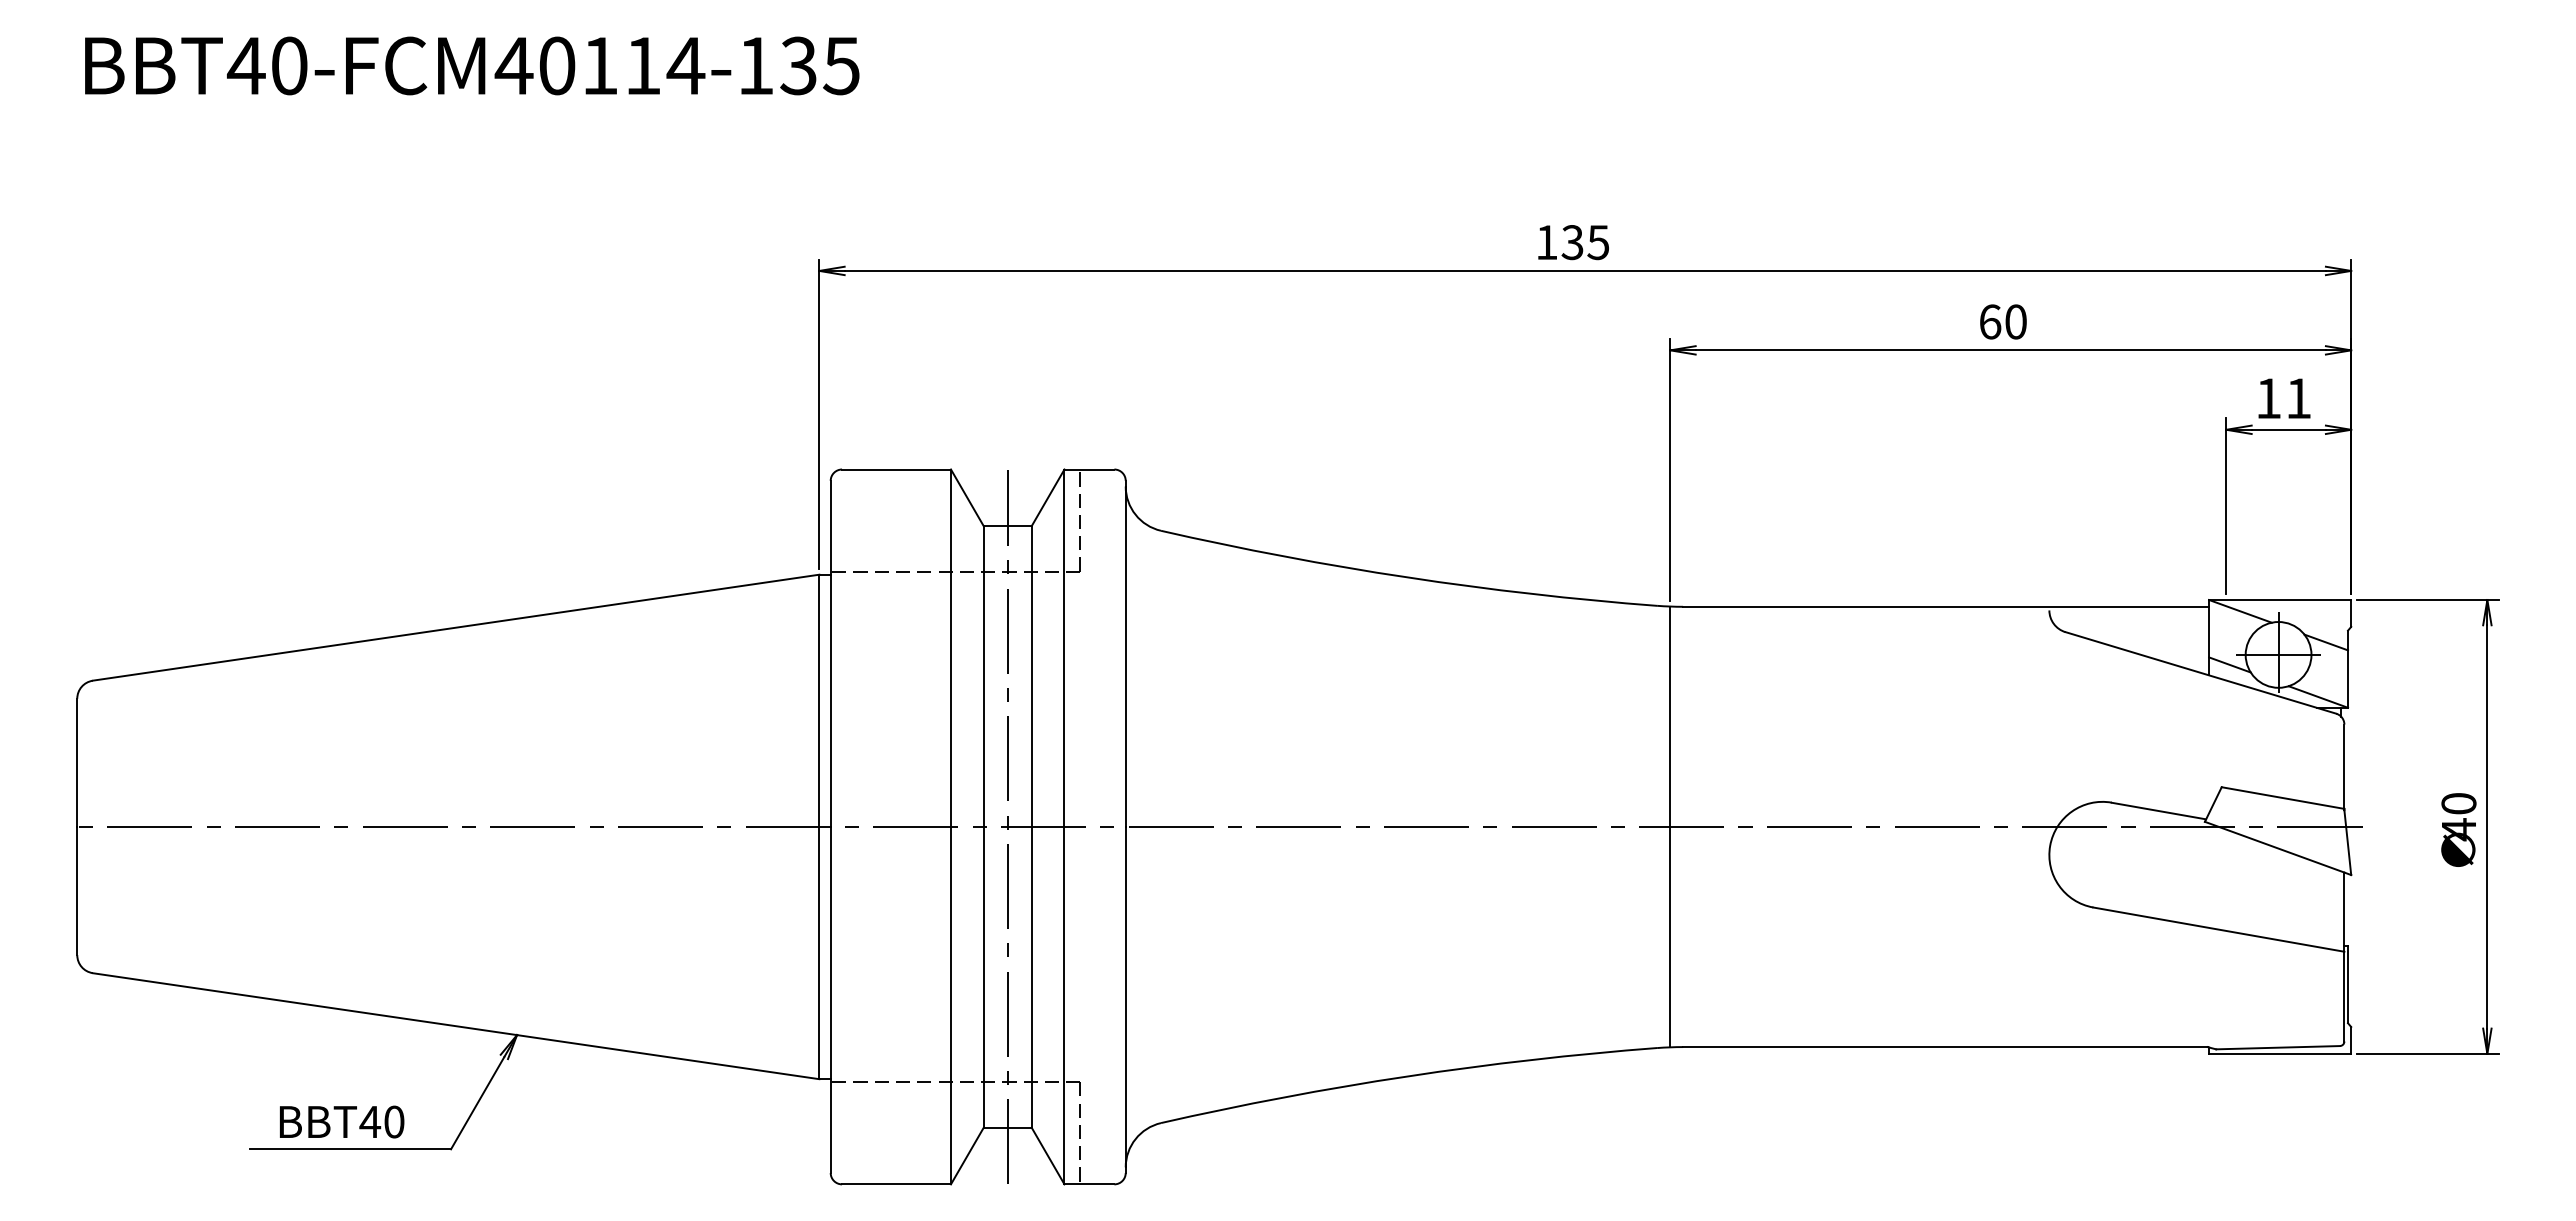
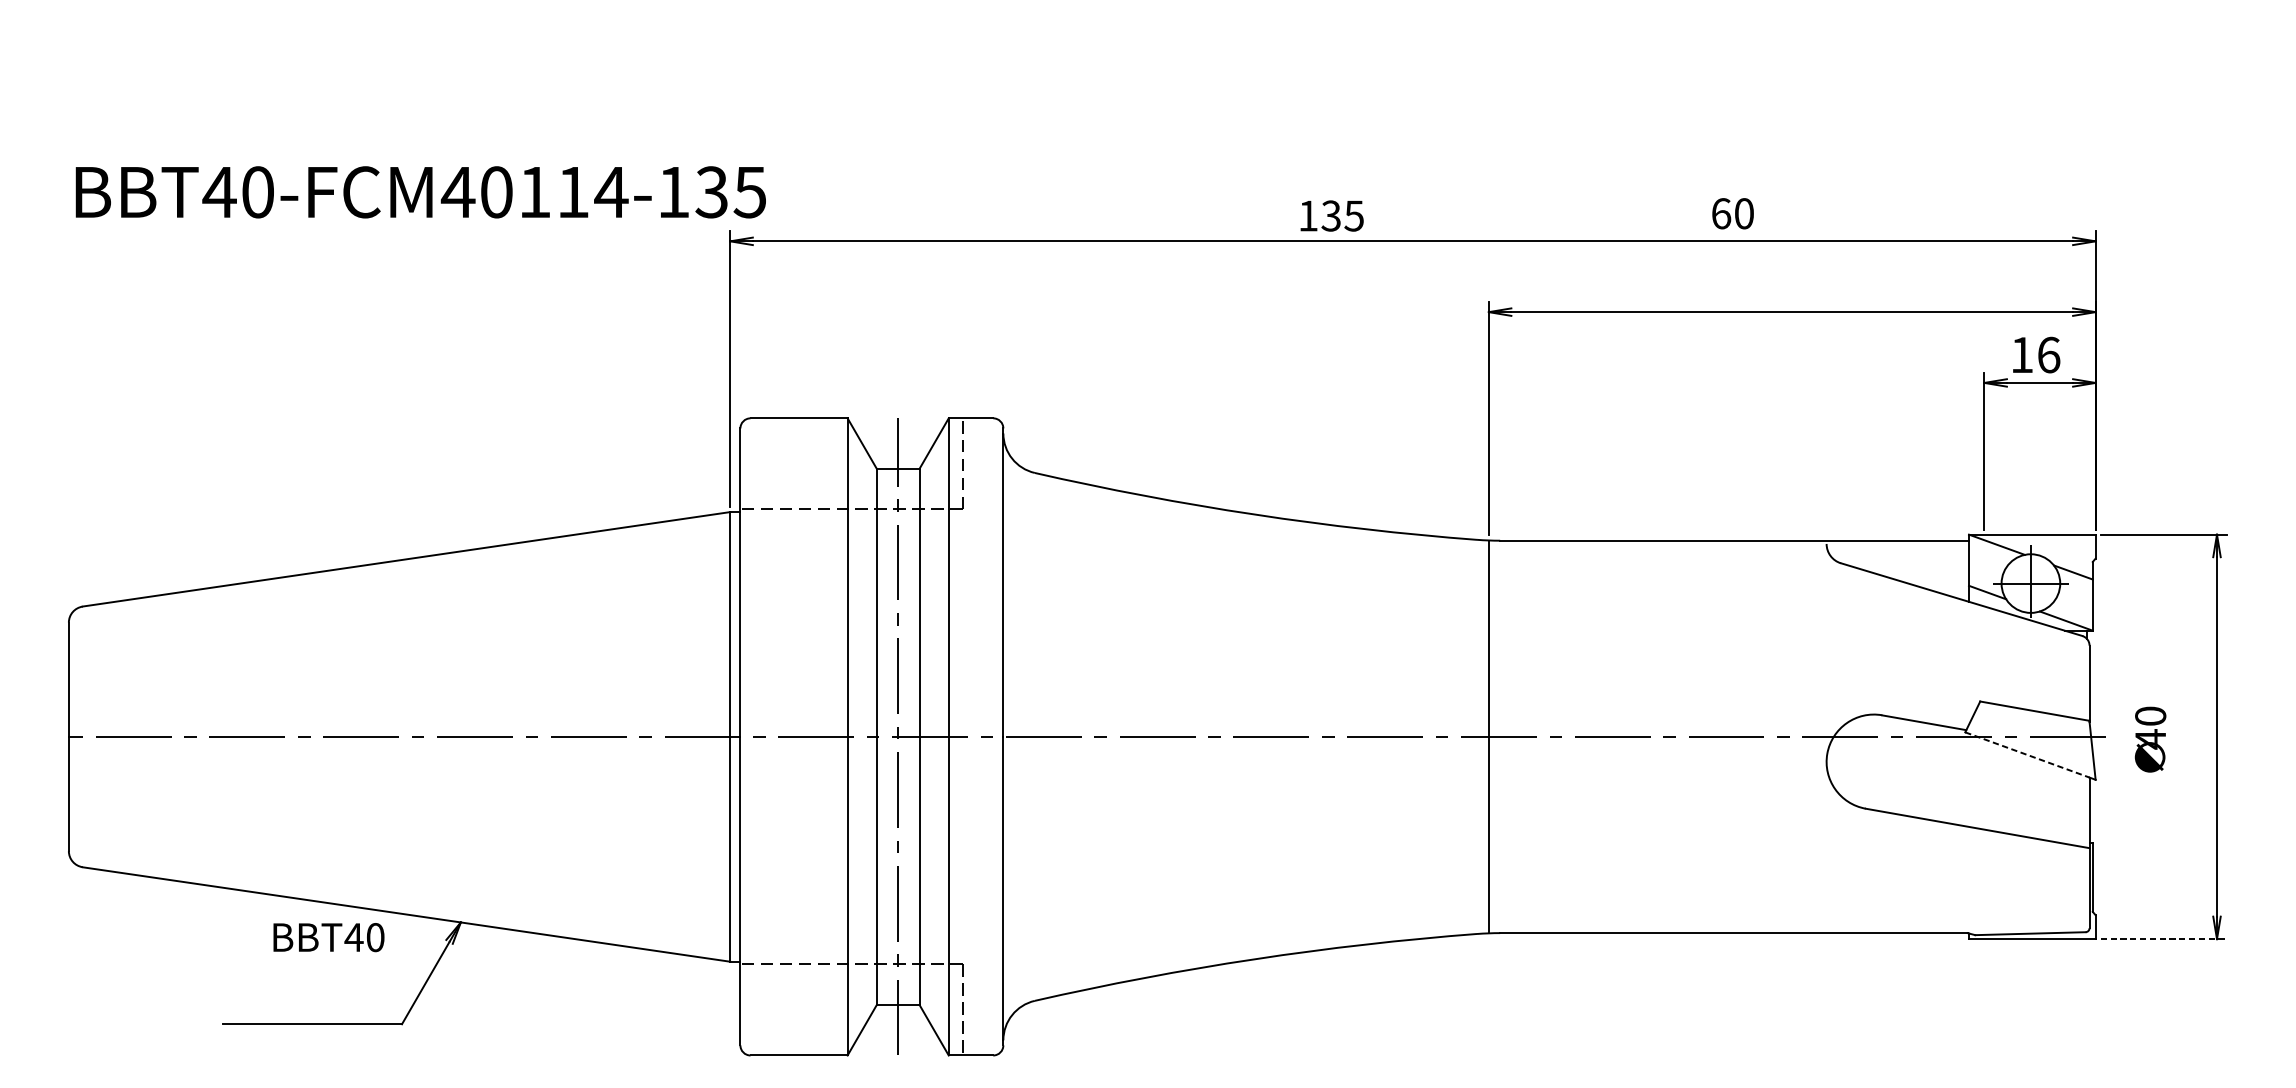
text: (472, 65) -> (421, 191), moved
text: (1573, 242) -> (1332, 216), moved
text: (2003, 321) -> (1733, 213), moved
text: (2299, 398) -> (2049, 355), 11 -> 16
text: (2458, 829) -> (2150, 739), moved
line: (2275, 847) -> (2028, 755), solid -> dashed
line: (2427, 1053) -> (2163, 938), solid -> dashed
text: (342, 1121) -> (329, 937), moved

